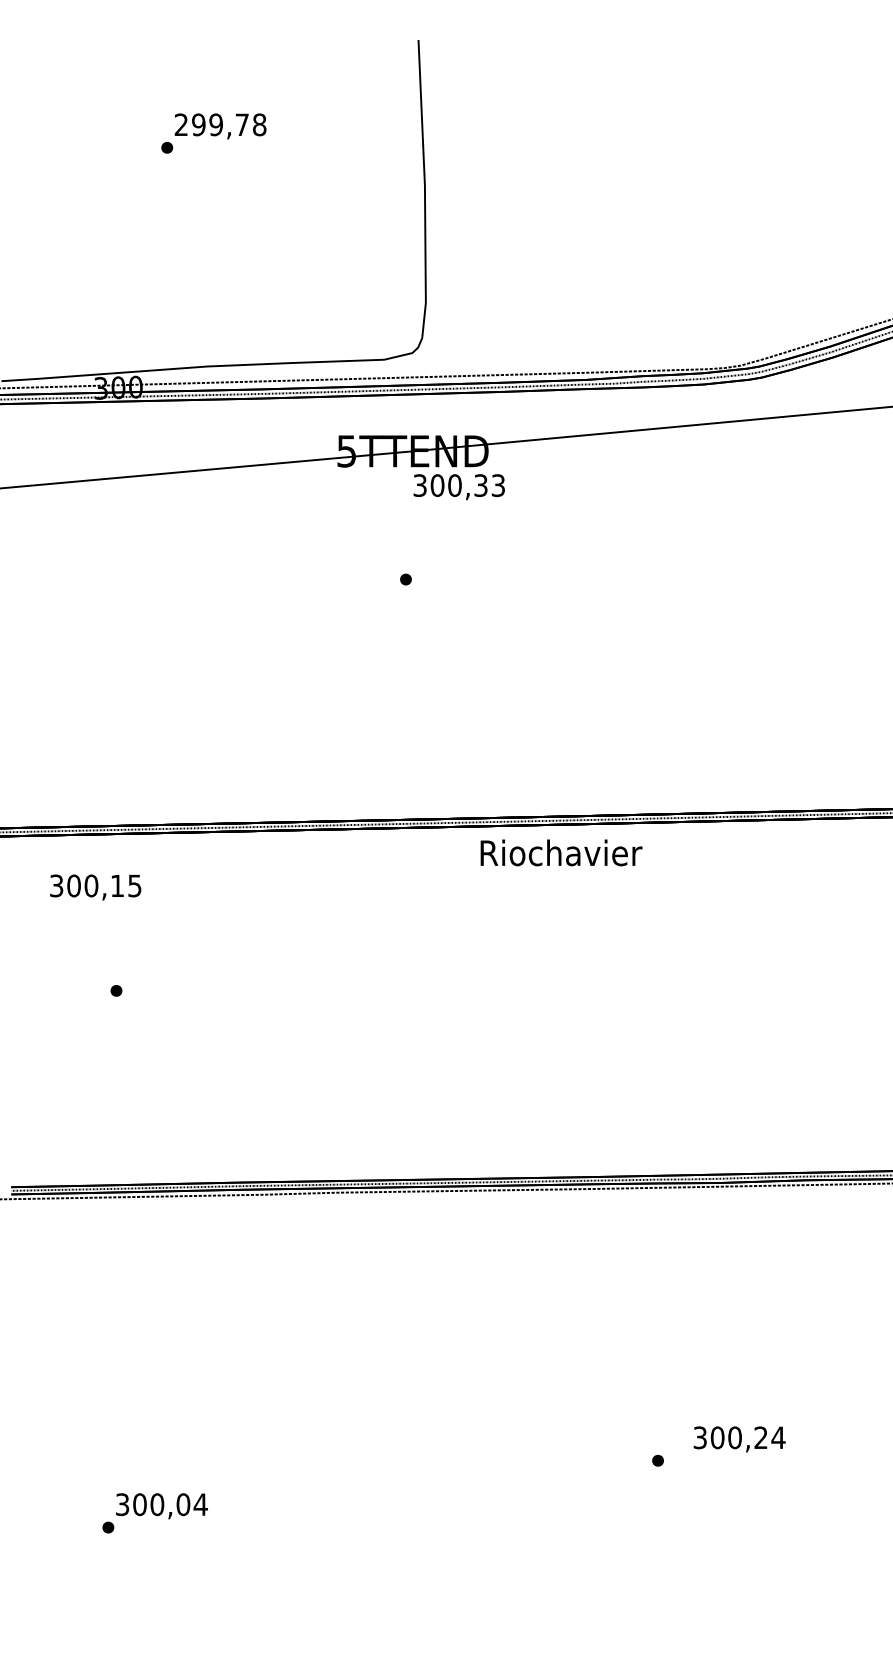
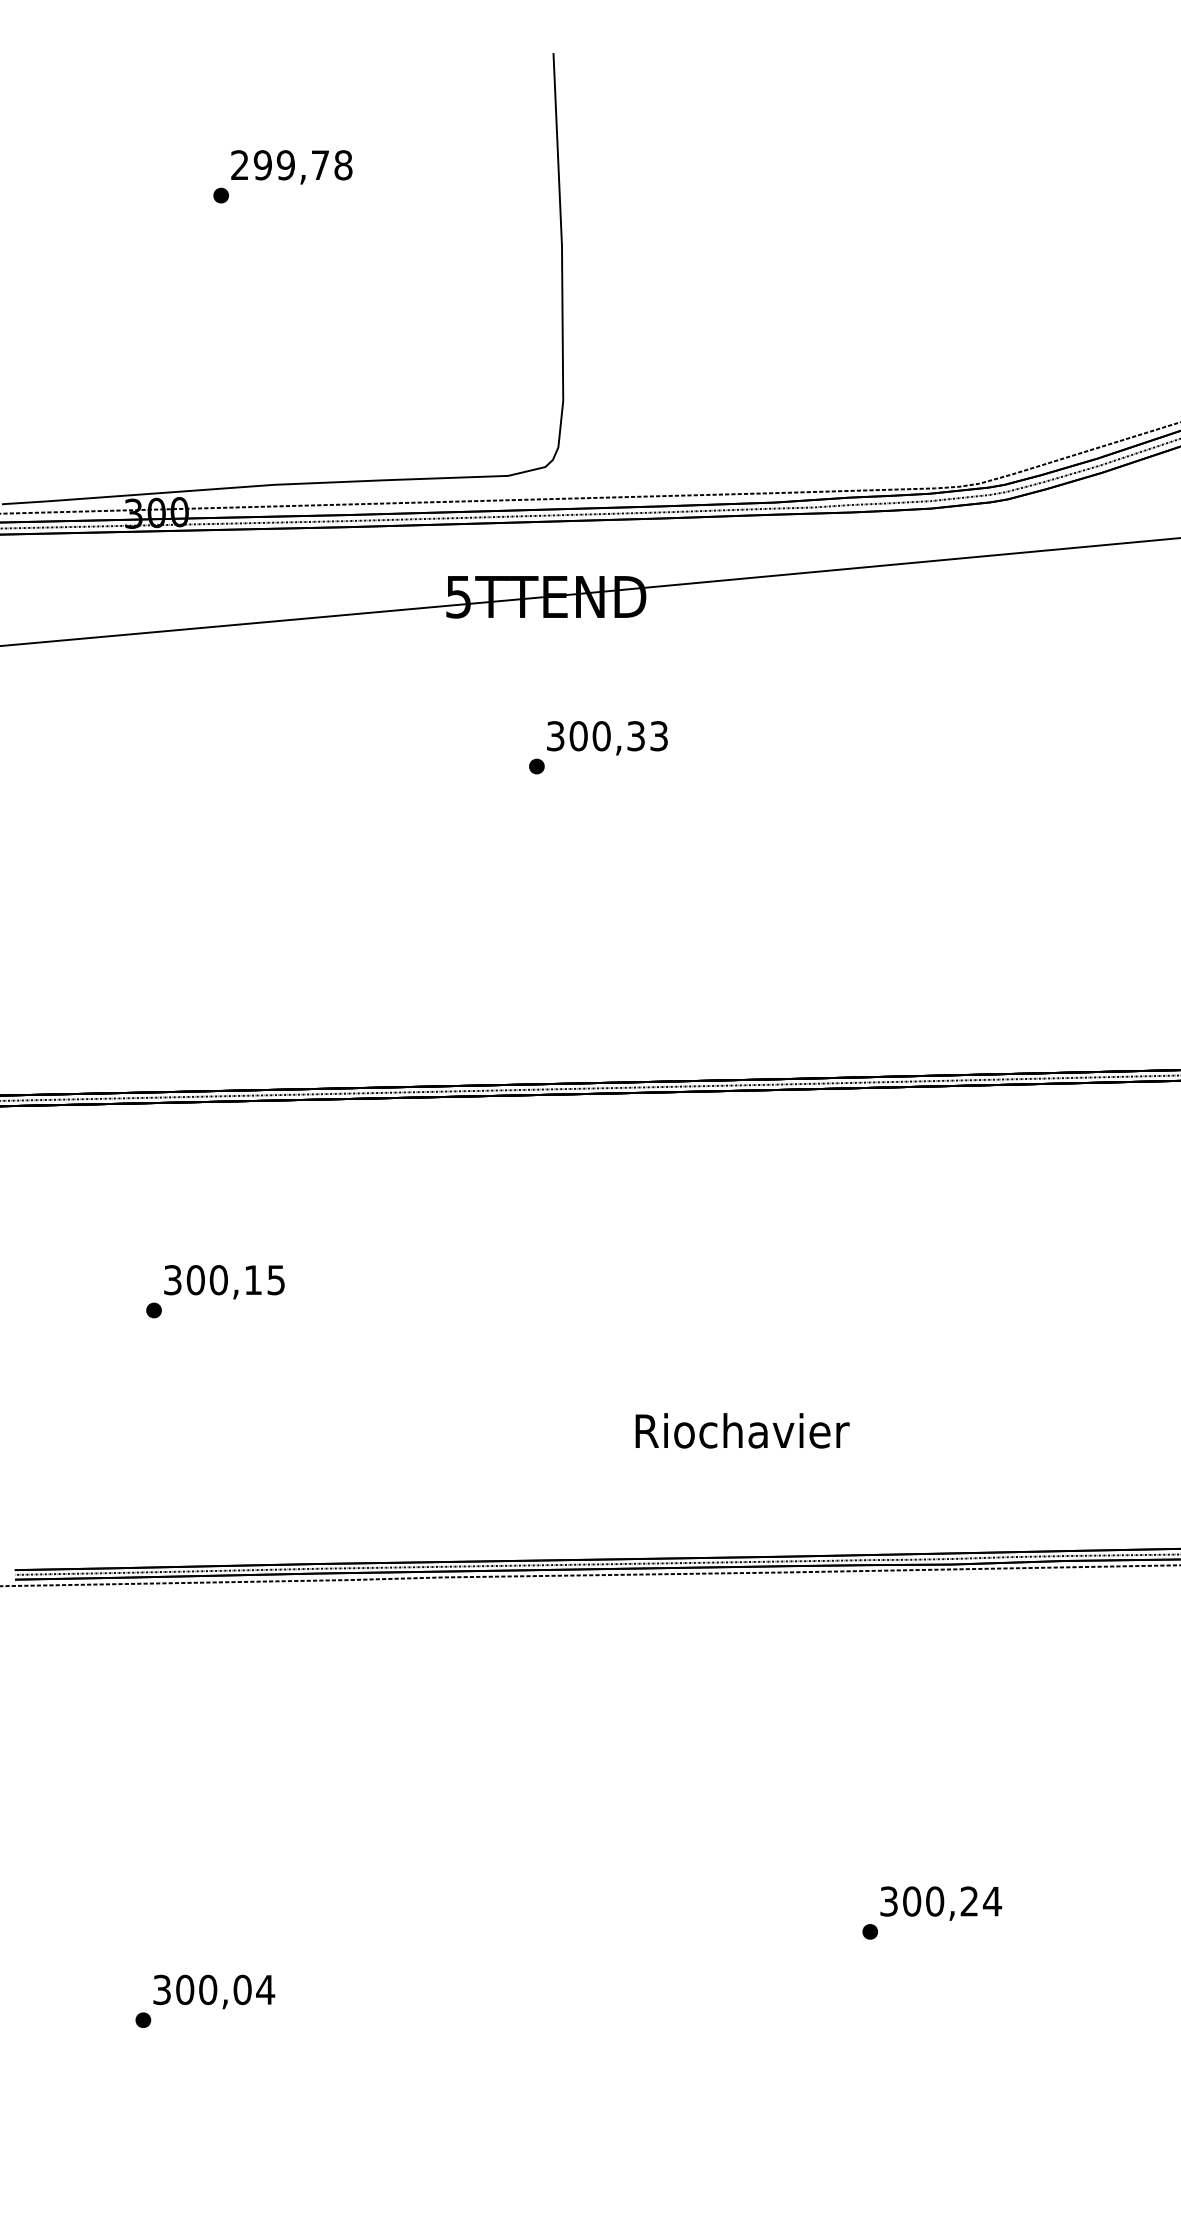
text: (458, 487) -> (606, 738), moved
text: (561, 852) -> (742, 1430), moved
text: (95, 887) -> (224, 1282), moved
text: (739, 1439) -> (940, 1903), moved

